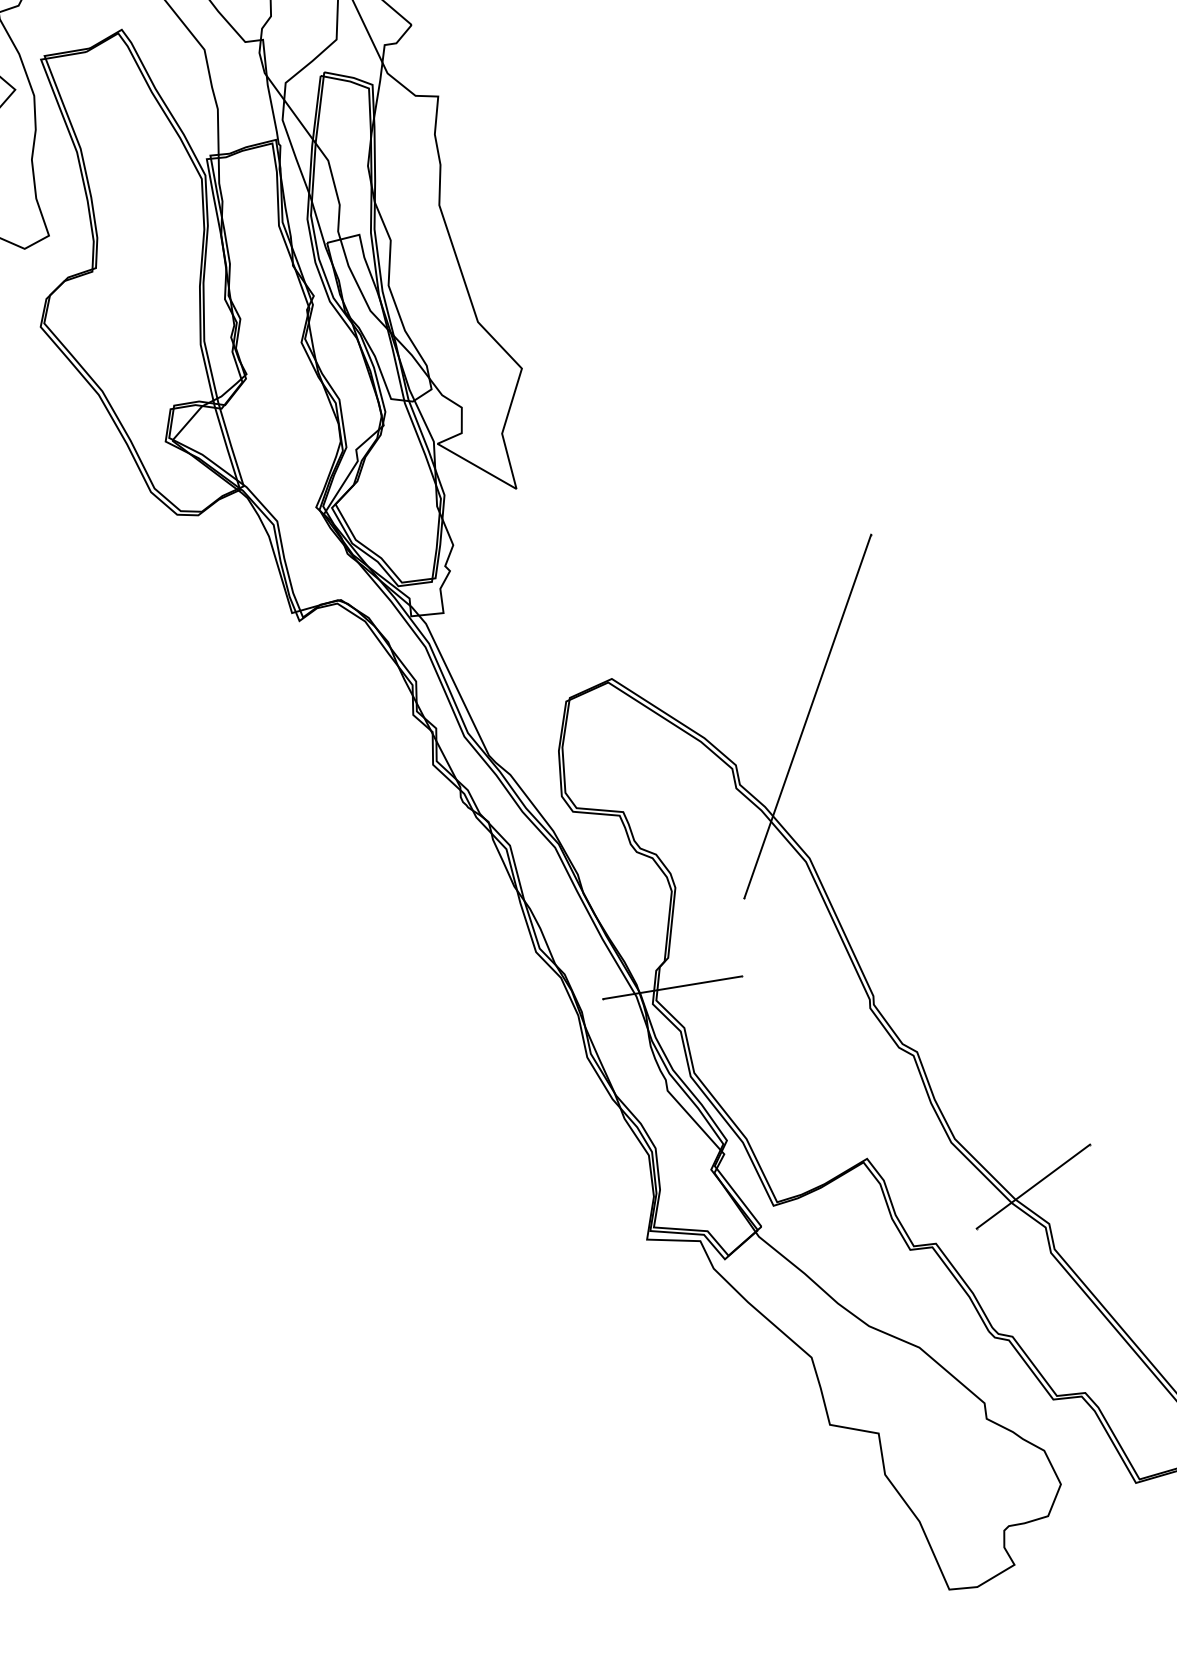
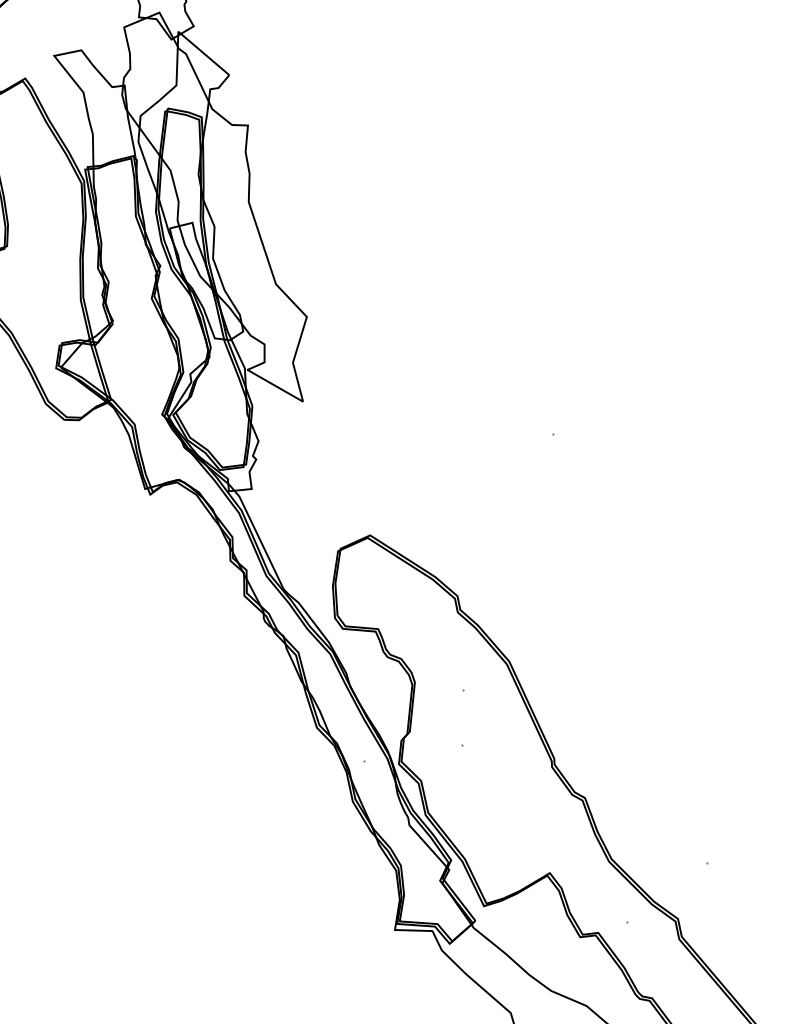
line: (807, 716) -> (507, 561), removed
line: (672, 987) -> (412, 752), removed
line: (1033, 1186) -> (666, 892), removed

